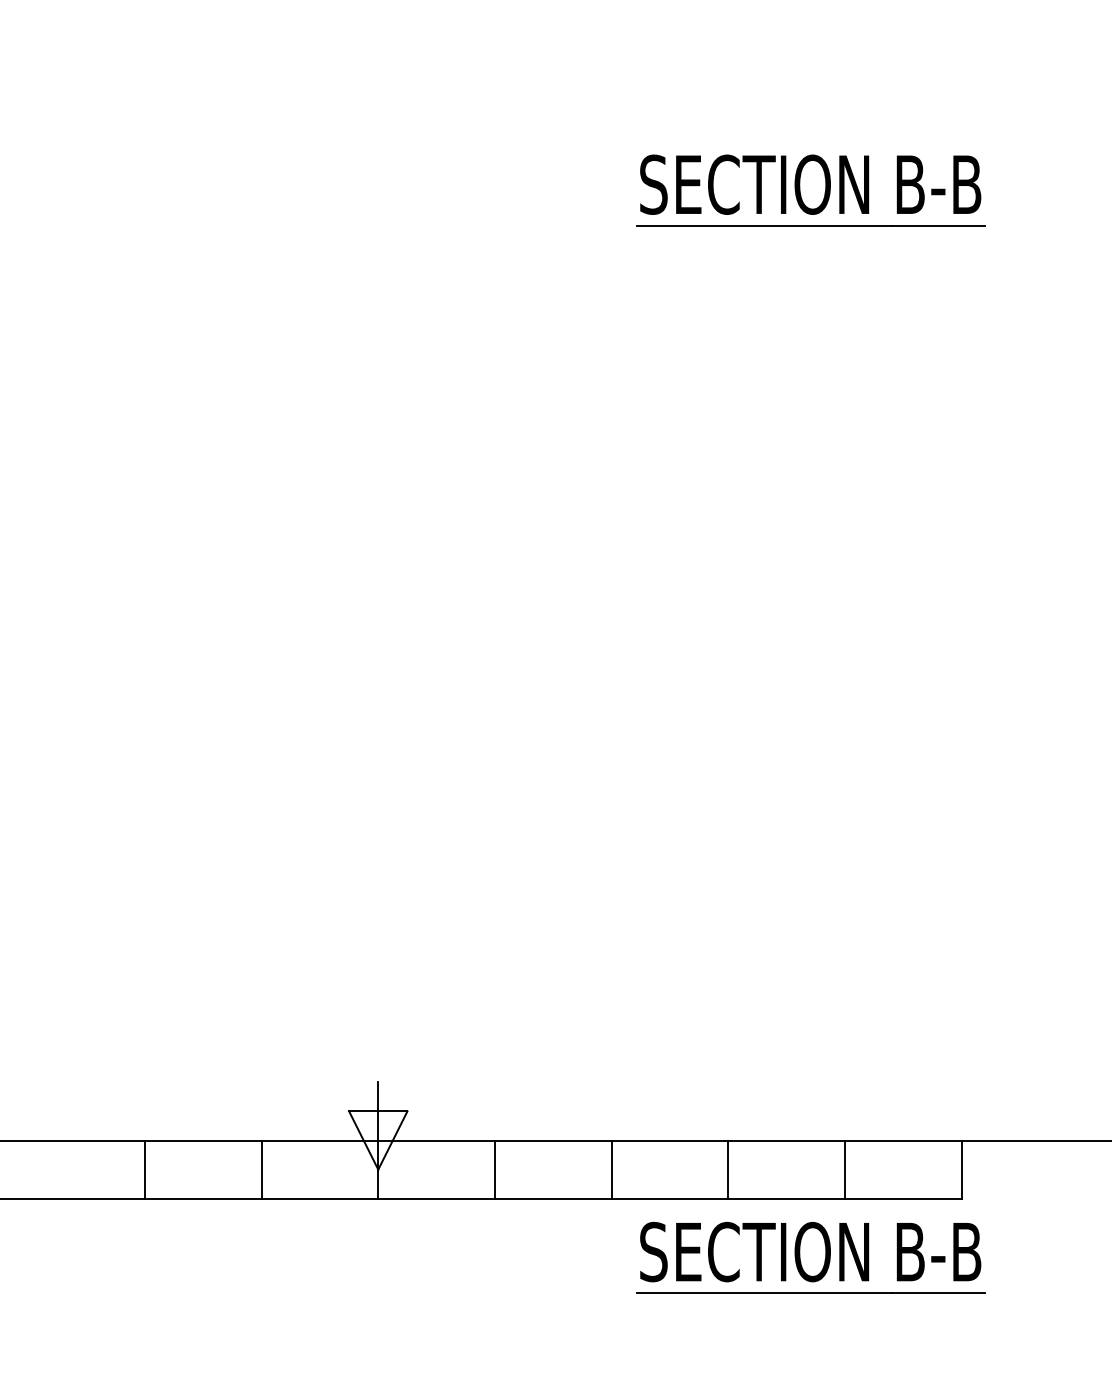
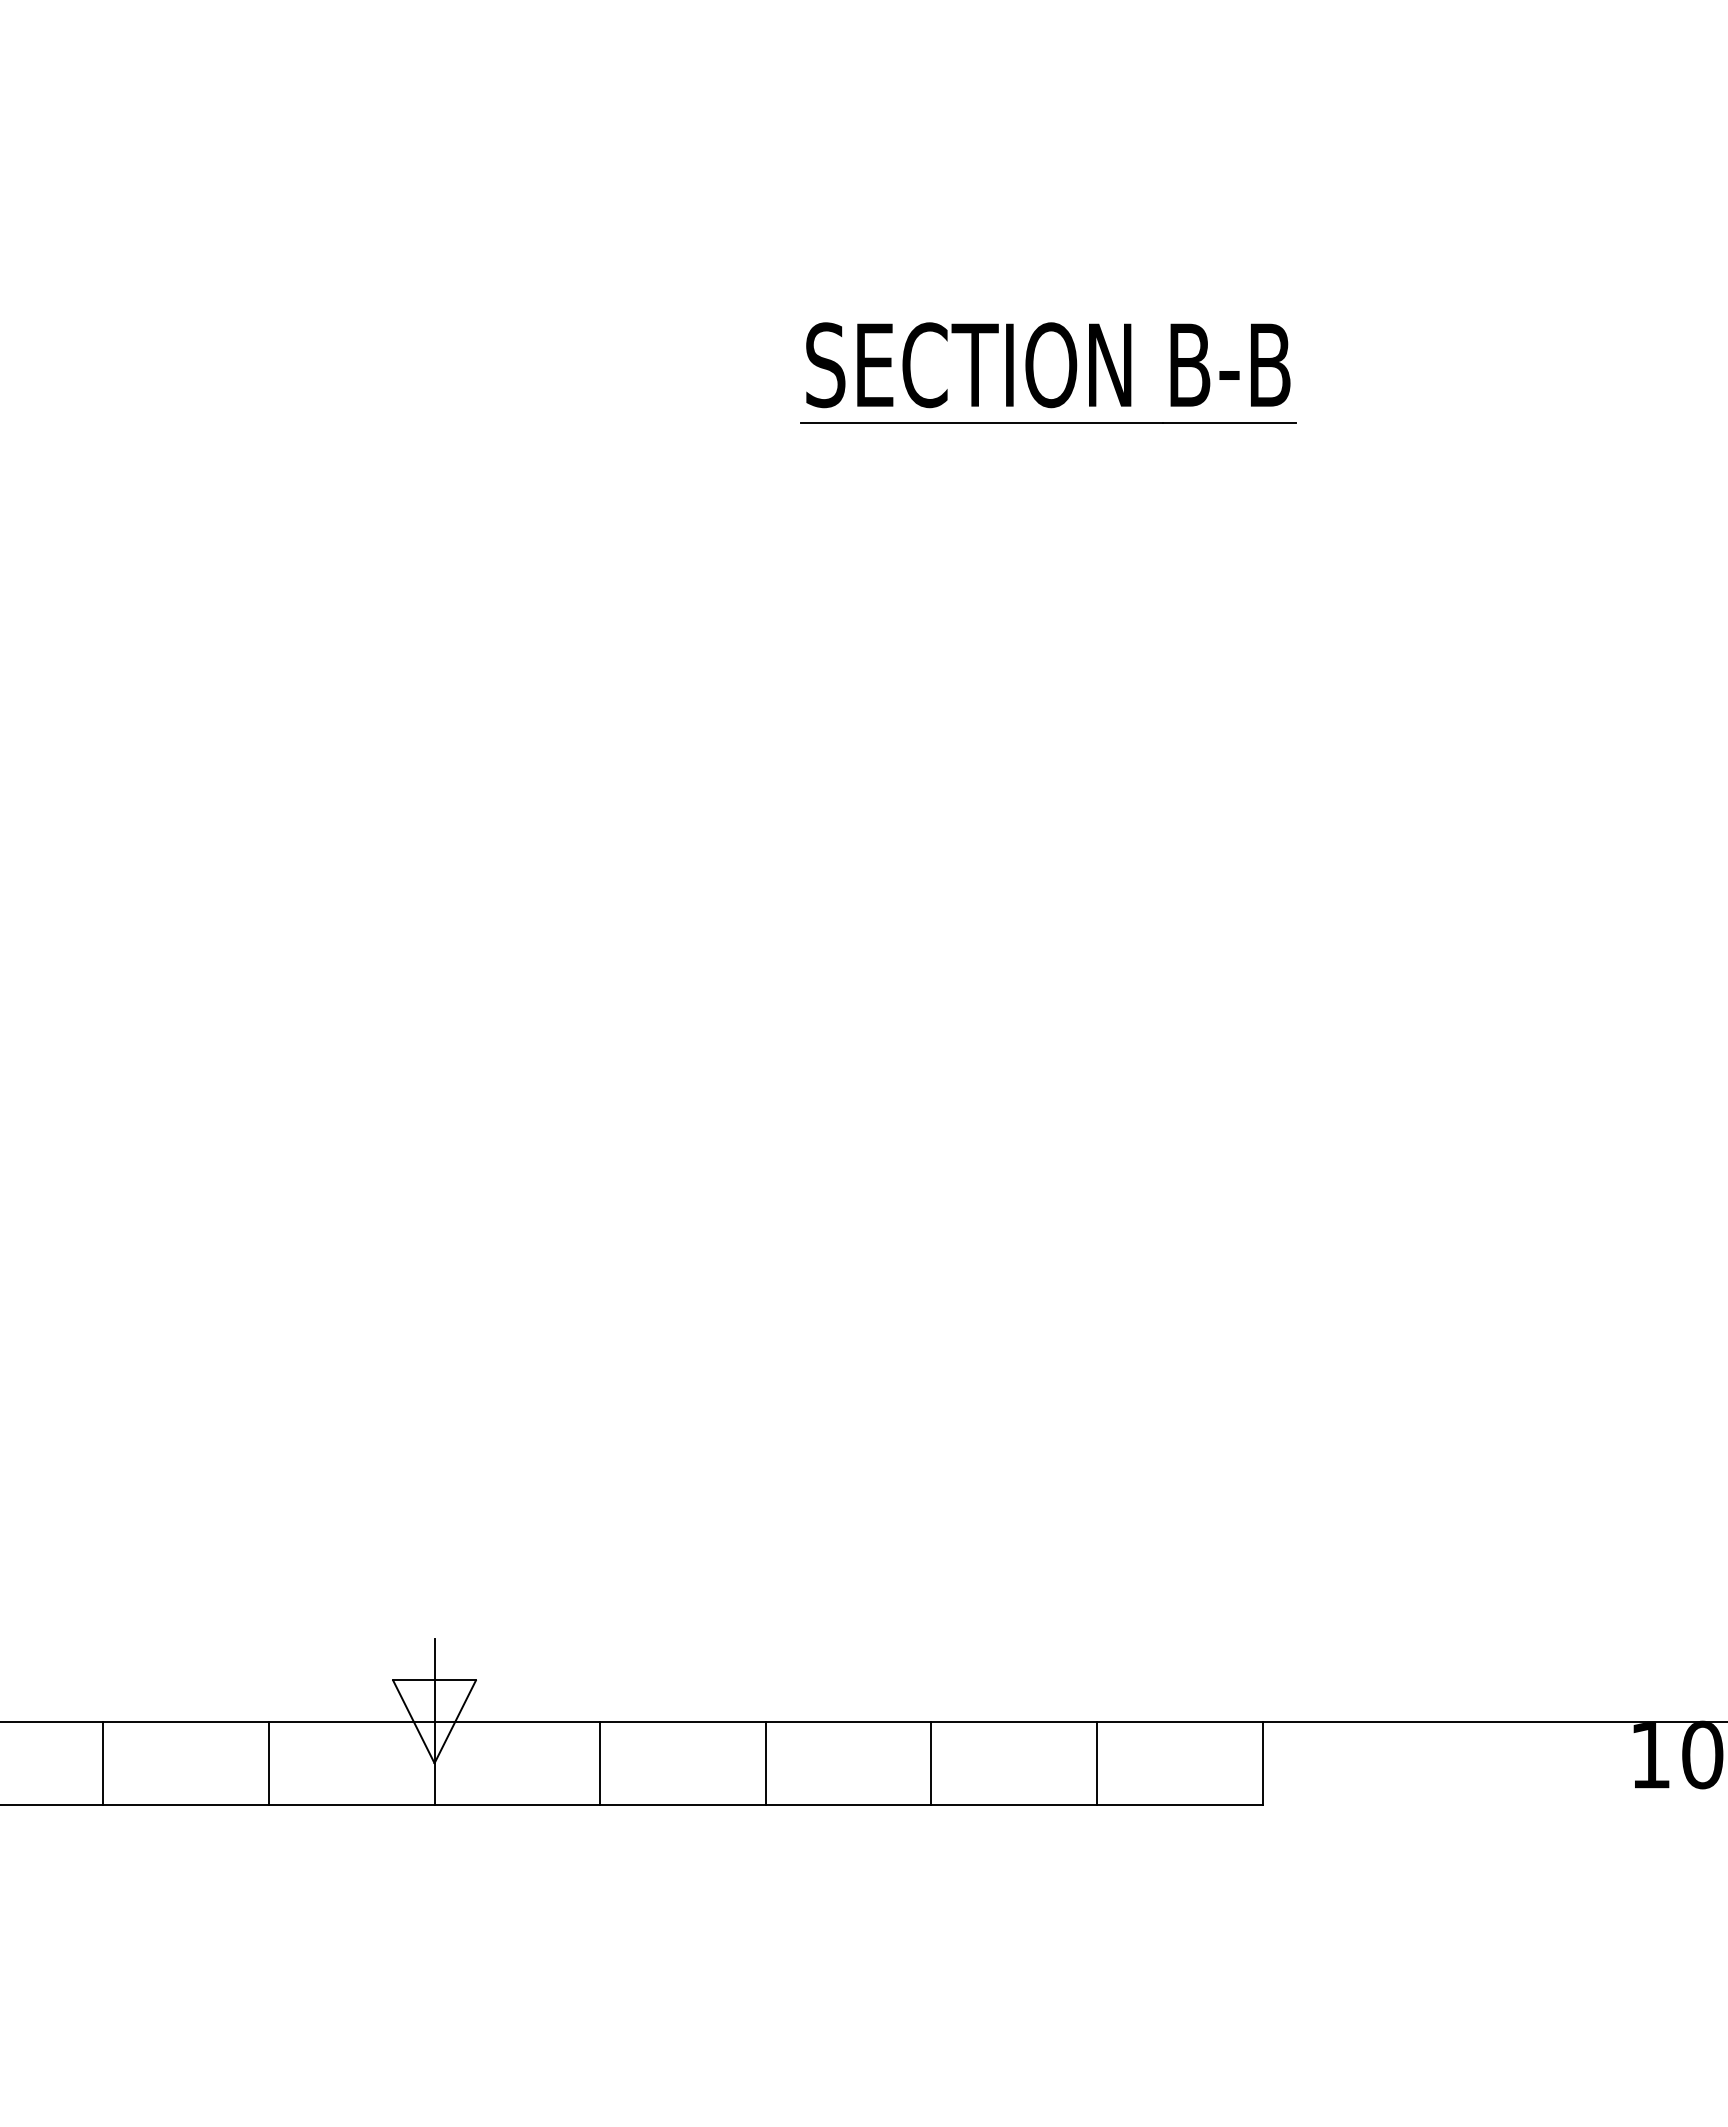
part: (810, 1257) -> (1048, 1887), removed

